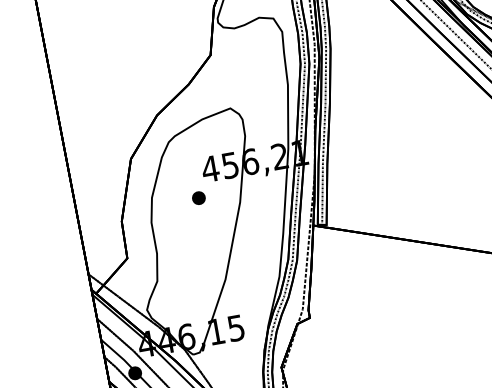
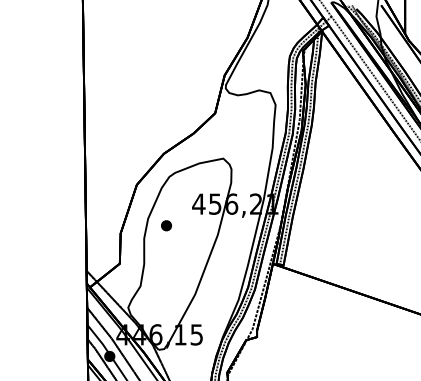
part: (198, 197) -> (166, 225), moved

